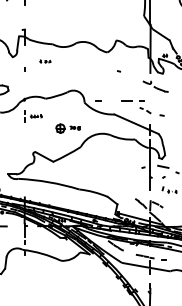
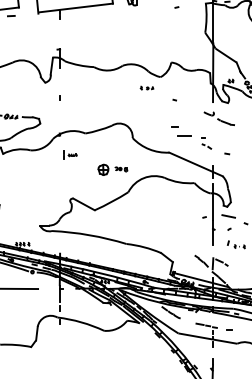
part: (44, 60) -> (146, 87), moved
line: (98, 100) -> (174, 126), moved
part: (145, 106) -> (206, 143), size x0.7
part: (33, 116) -> (70, 155), size x0.6

